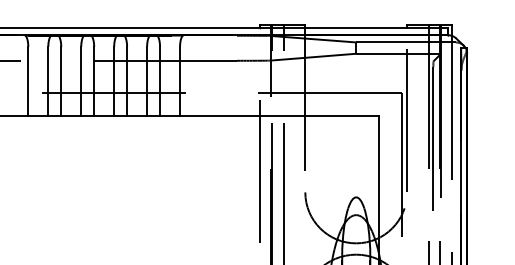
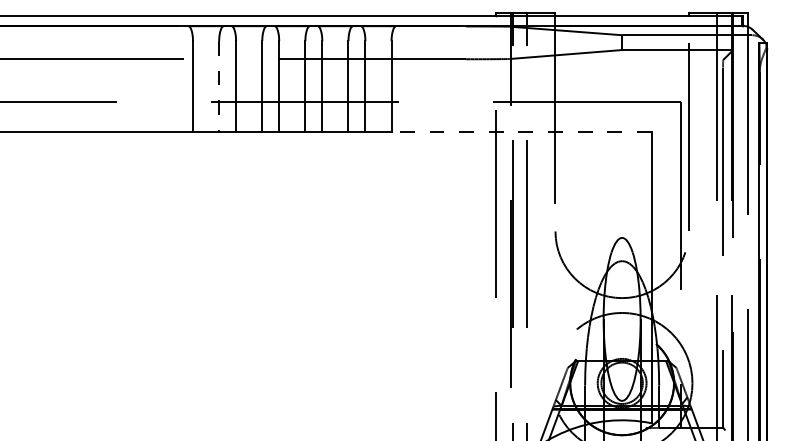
line: (48, 81) -> (219, 86), solid -> dashed
line: (279, 116) -> (521, 131), solid -> dashed

